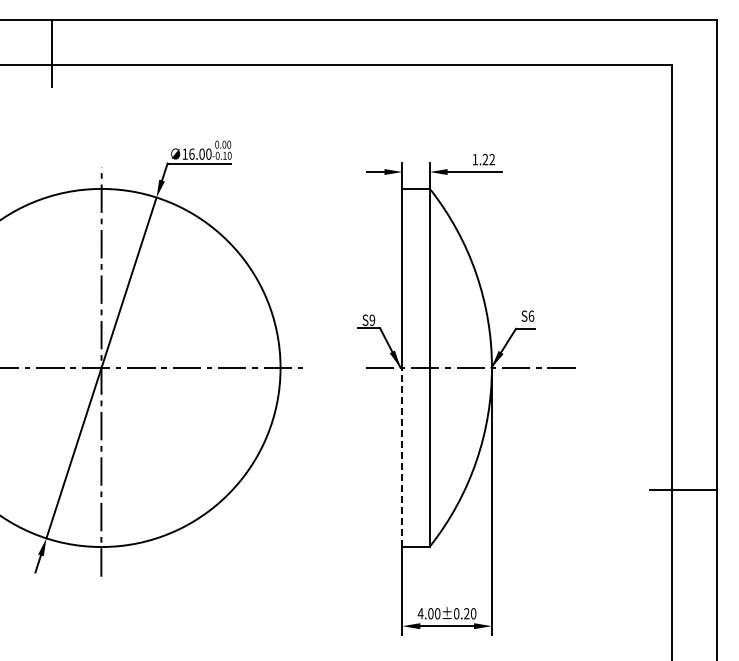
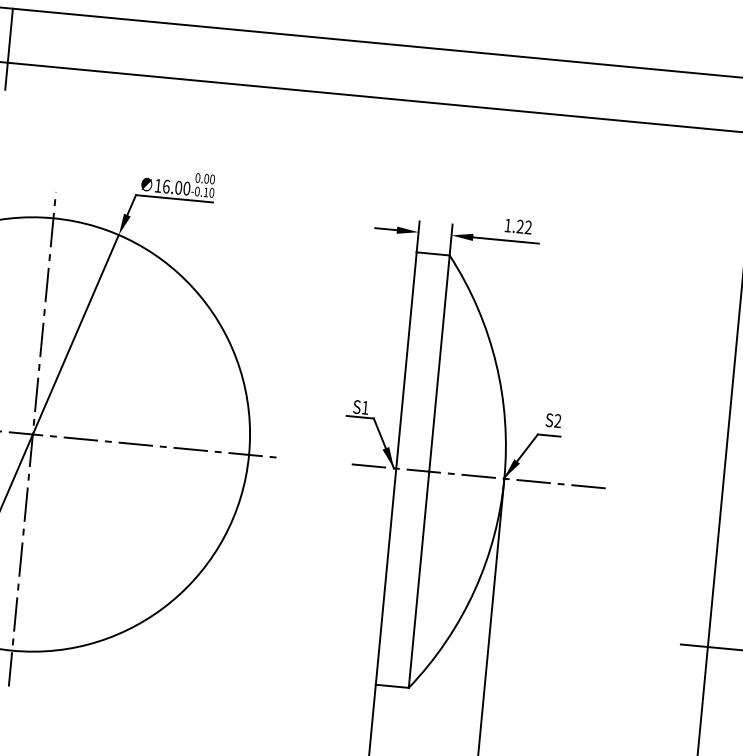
text: (531, 315) -> (558, 420), S6 -> S2
text: (372, 319) -> (365, 406), S9 -> S1
line: (402, 457) -> (386, 576), dashed -> solid

